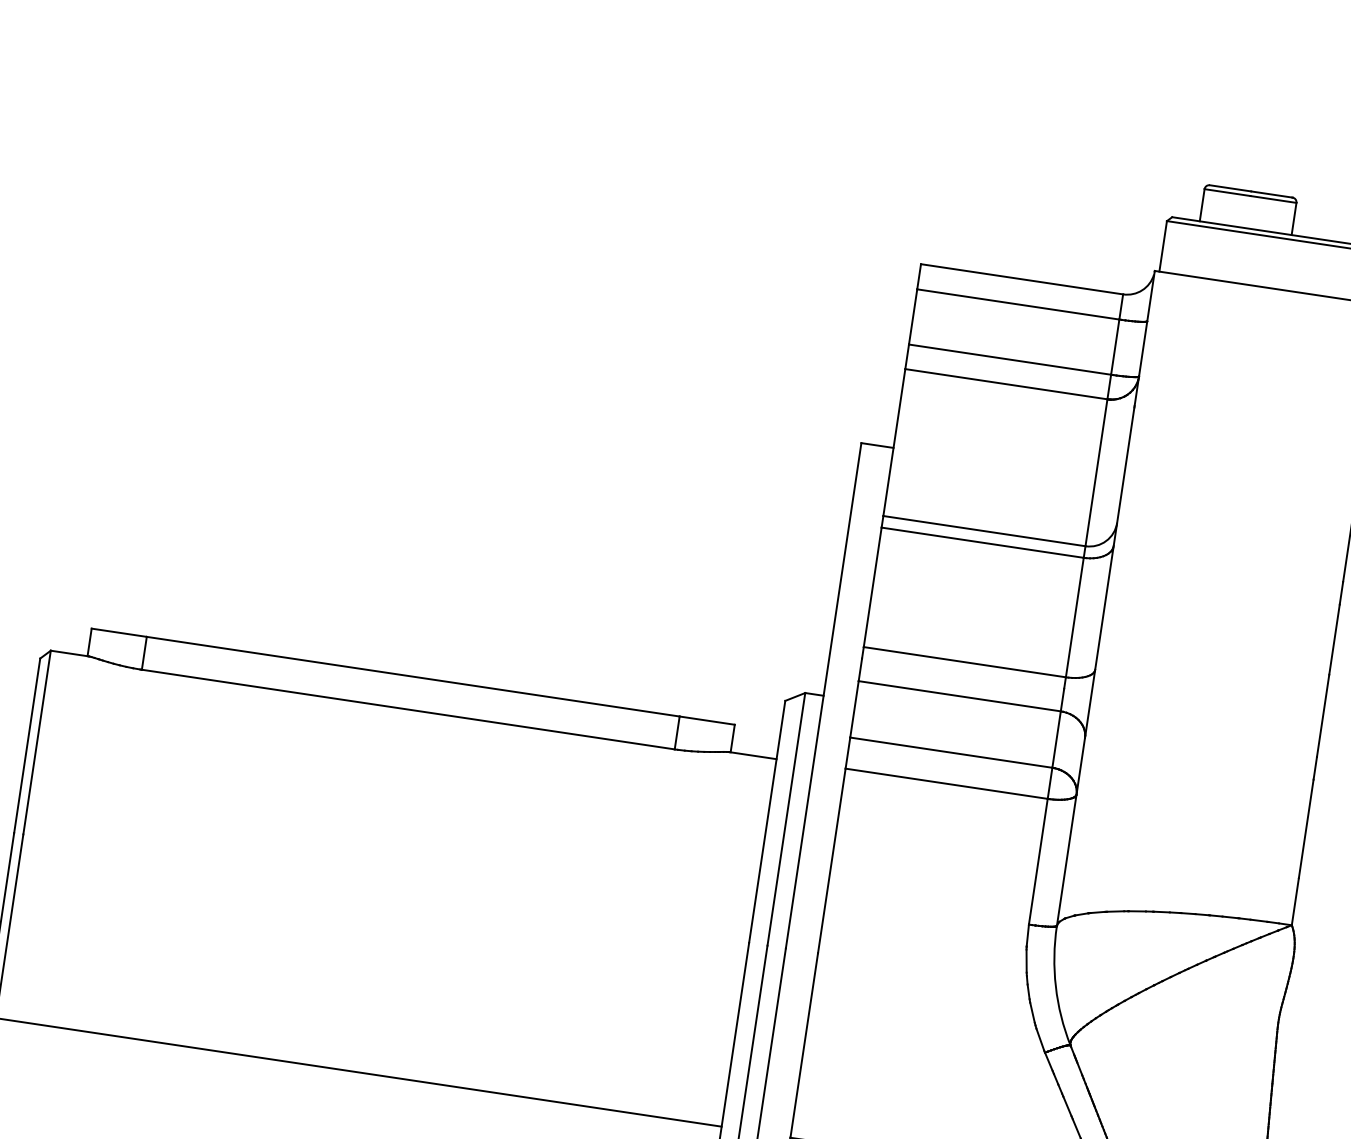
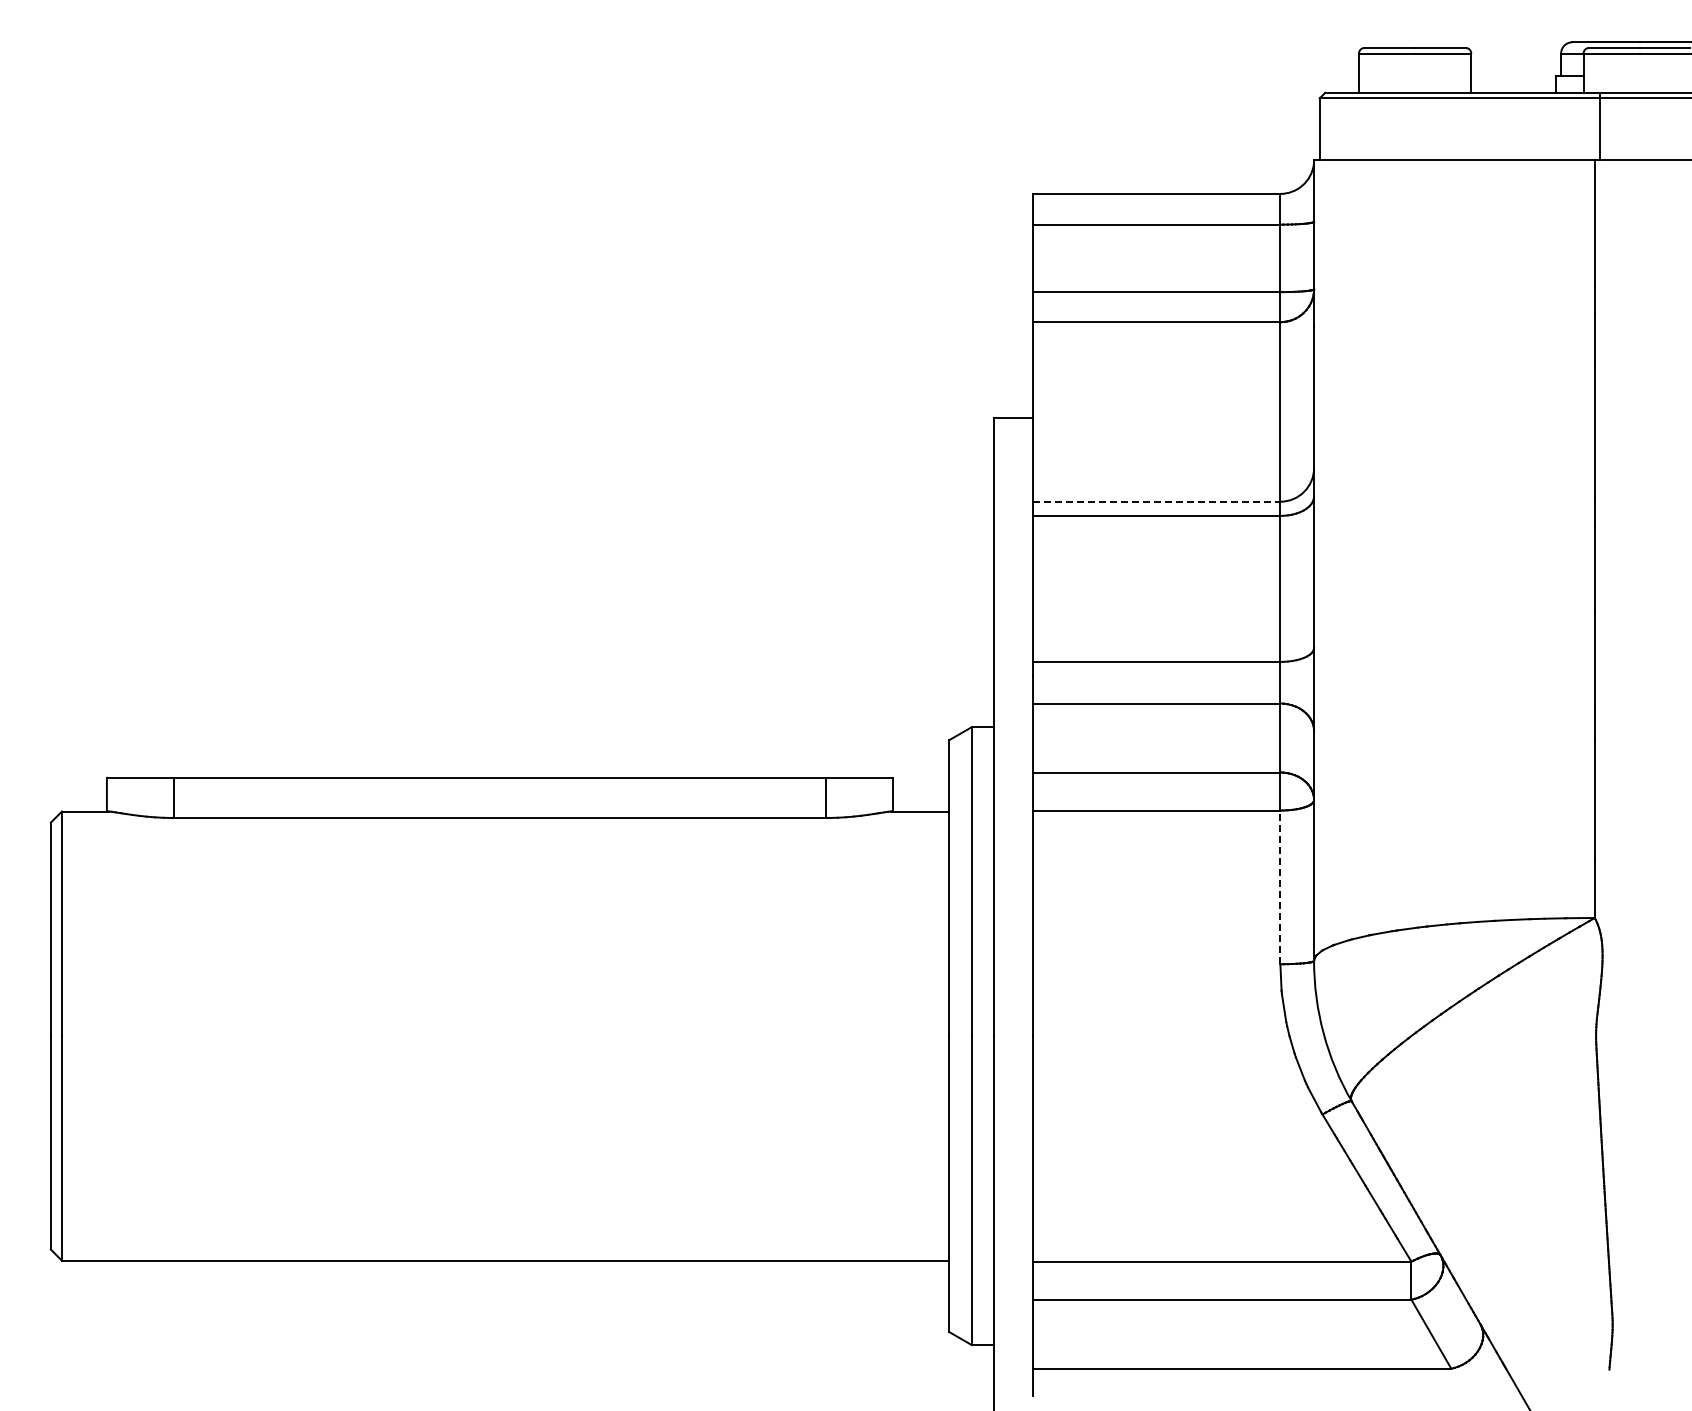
line: (984, 530) -> (1156, 501), solid -> dashed
line: (1038, 861) -> (1280, 887), solid -> dashed

